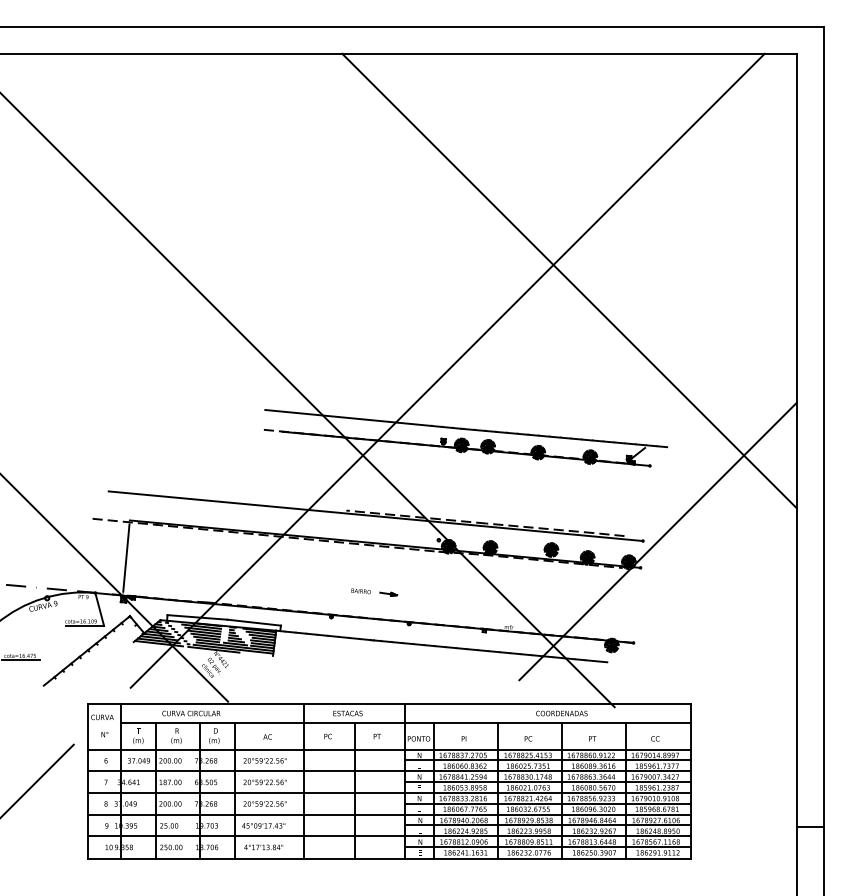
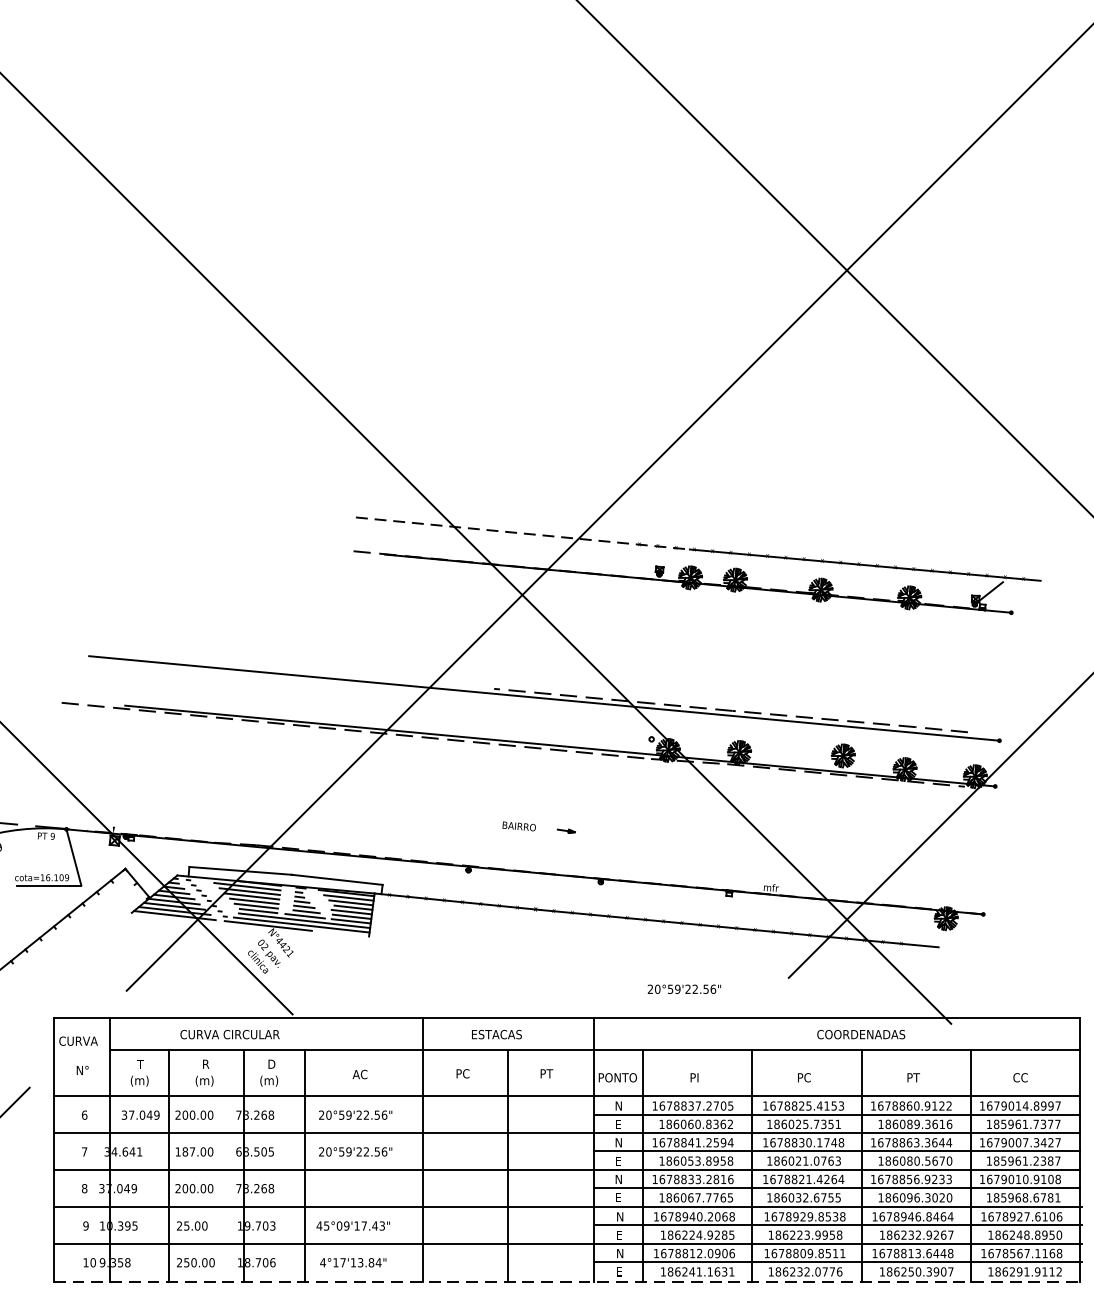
line: (363, 419) -> (523, 533), solid -> dashed
line: (126, 557) -> (119, 768), removed
part: (388, 593) -> (565, 830), size x0.6
text: (264, 803) -> (683, 988), moved
line: (389, 859) -> (567, 1283), solid -> dashed

